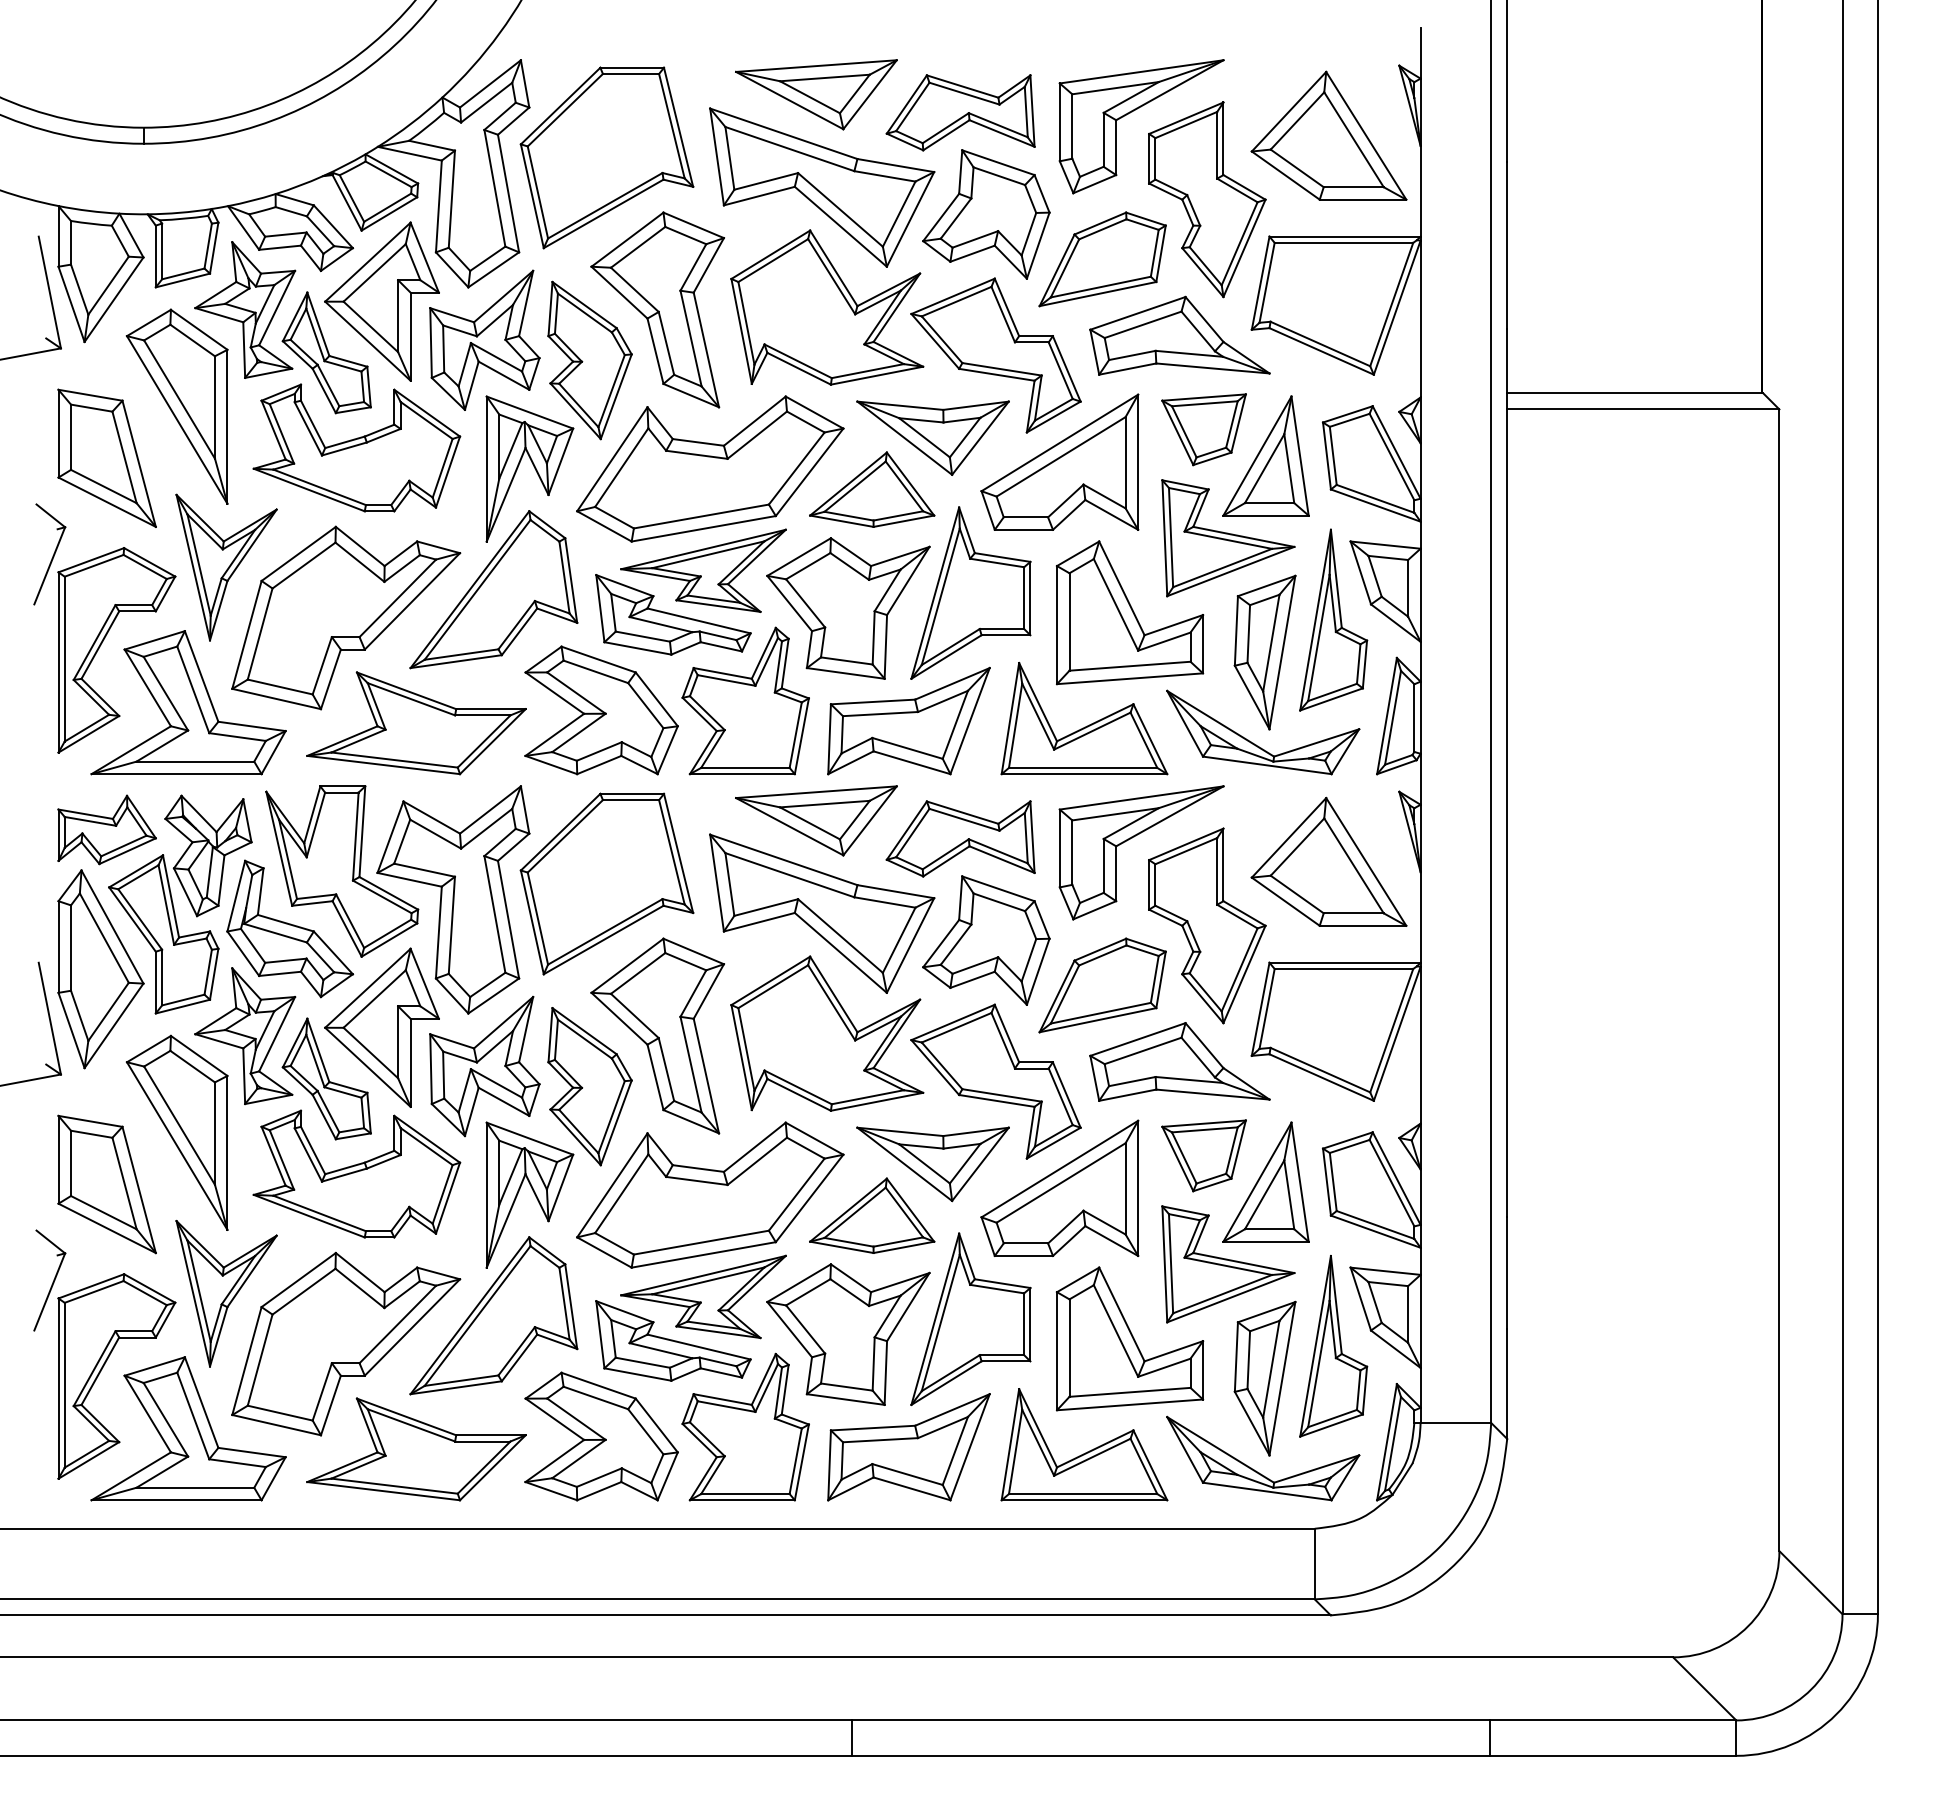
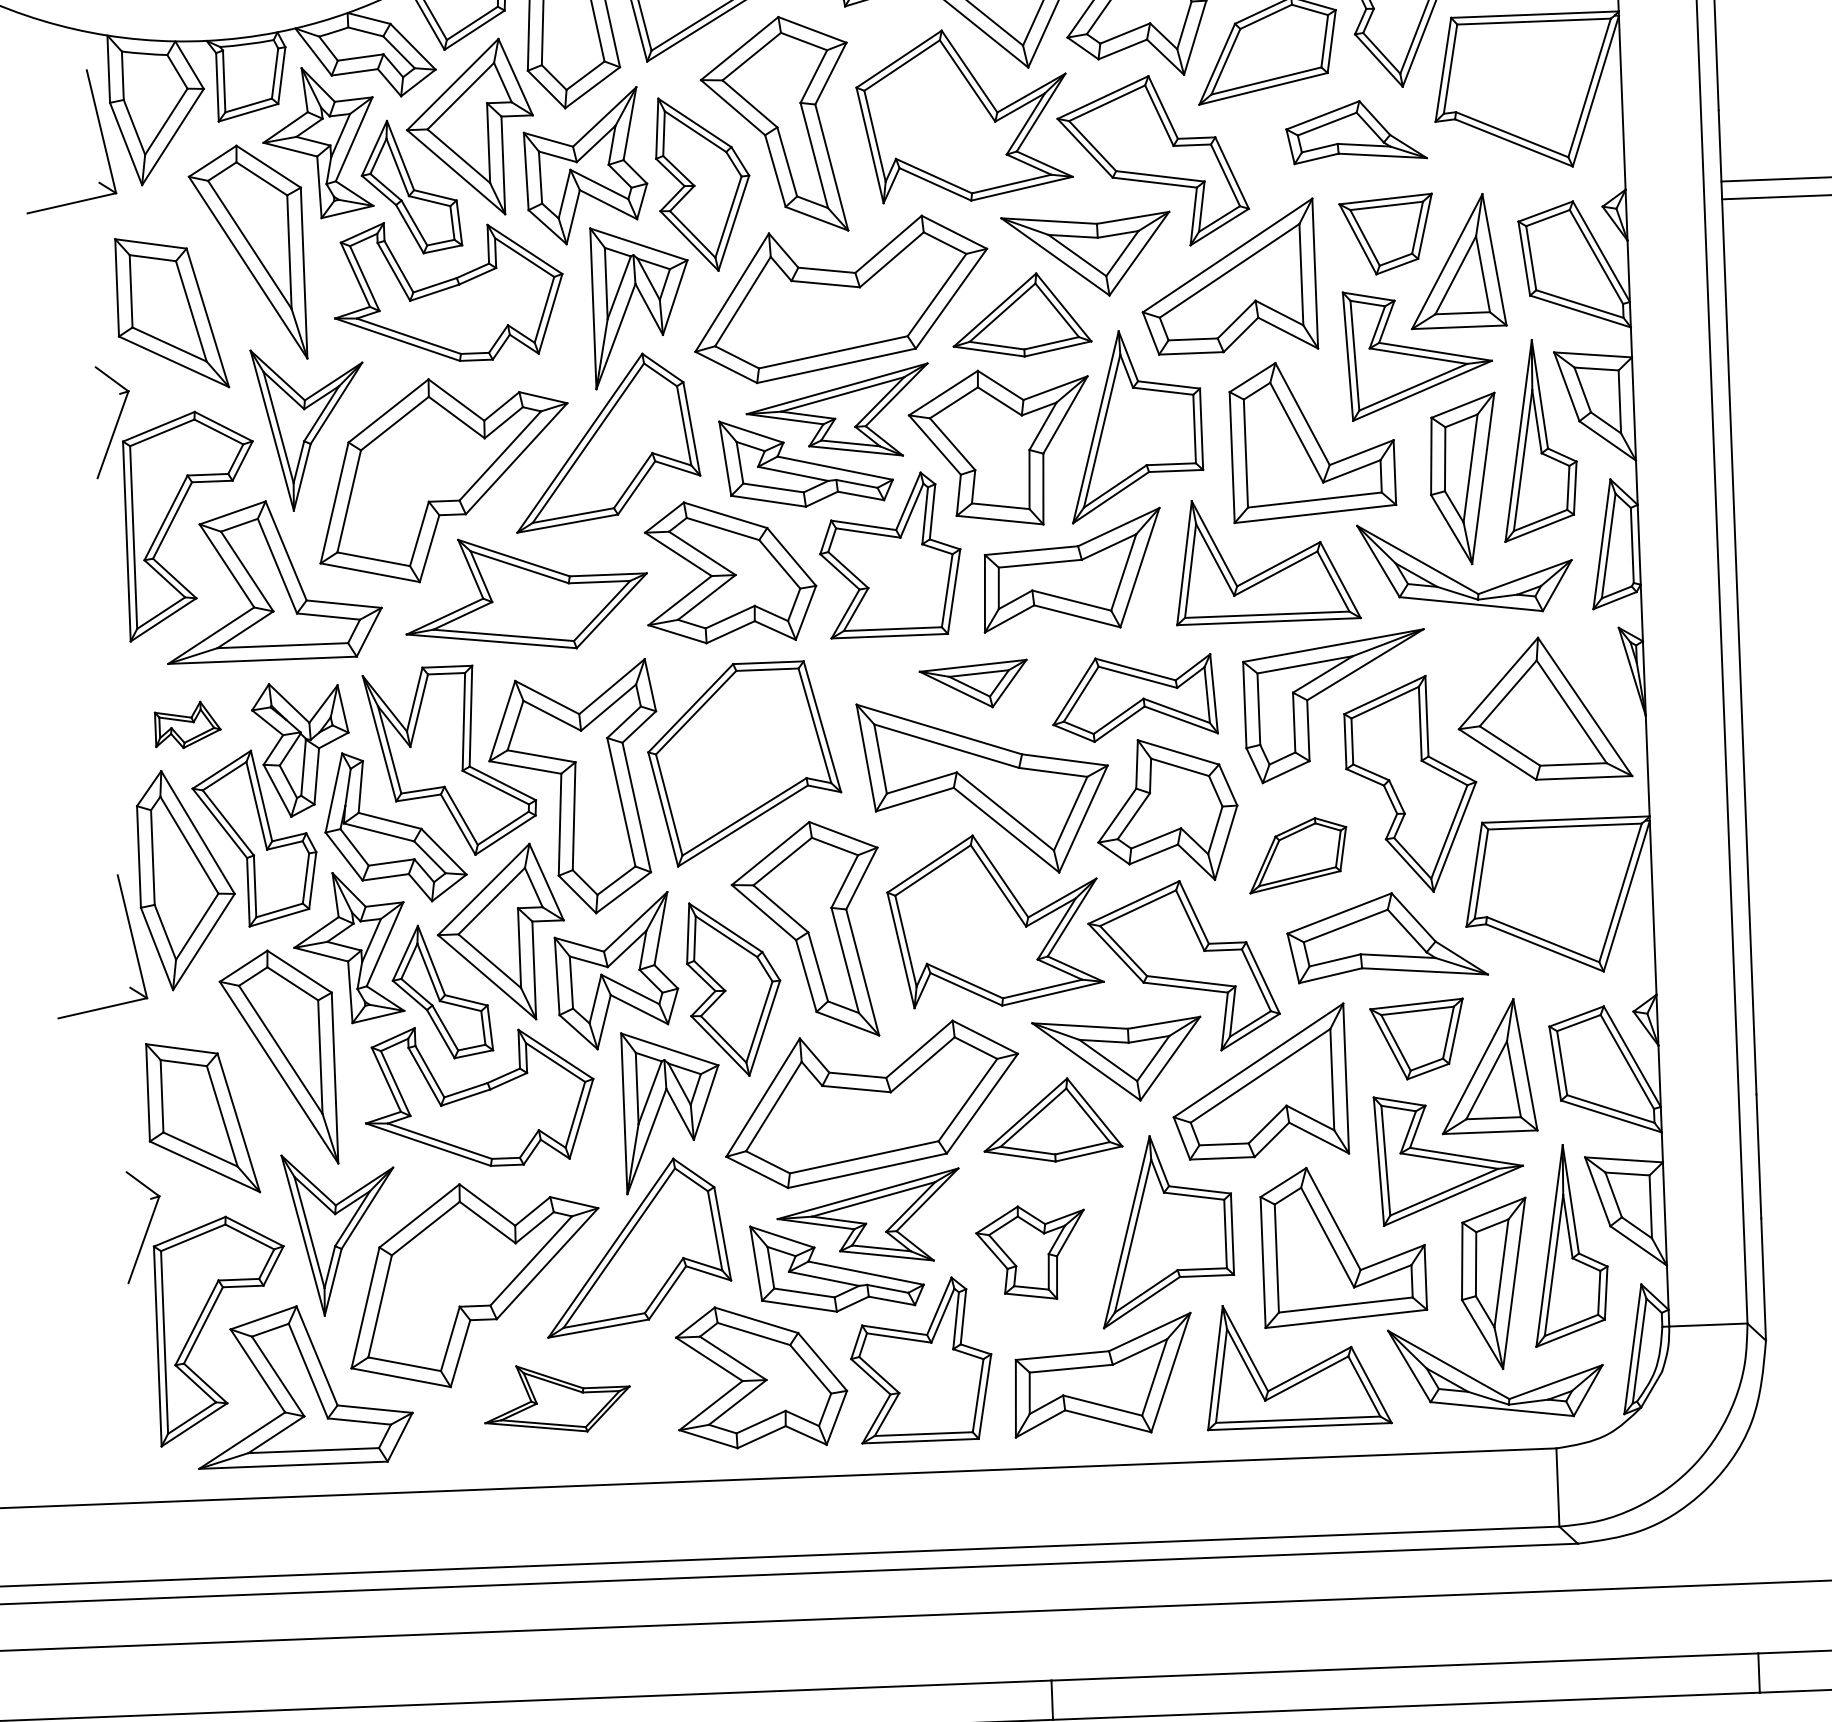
part: (1179, 335) -> (1355, 131), size x0.7
part: (816, 820) -> (973, 684), size x0.6
part: (106, 829) -> (187, 724), size x0.6
part: (1102, 985) -> (1297, 855), size x0.7
part: (848, 1334) -> (1031, 1252), size x0.6
part: (416, 1449) -> (557, 1398), size x0.6

